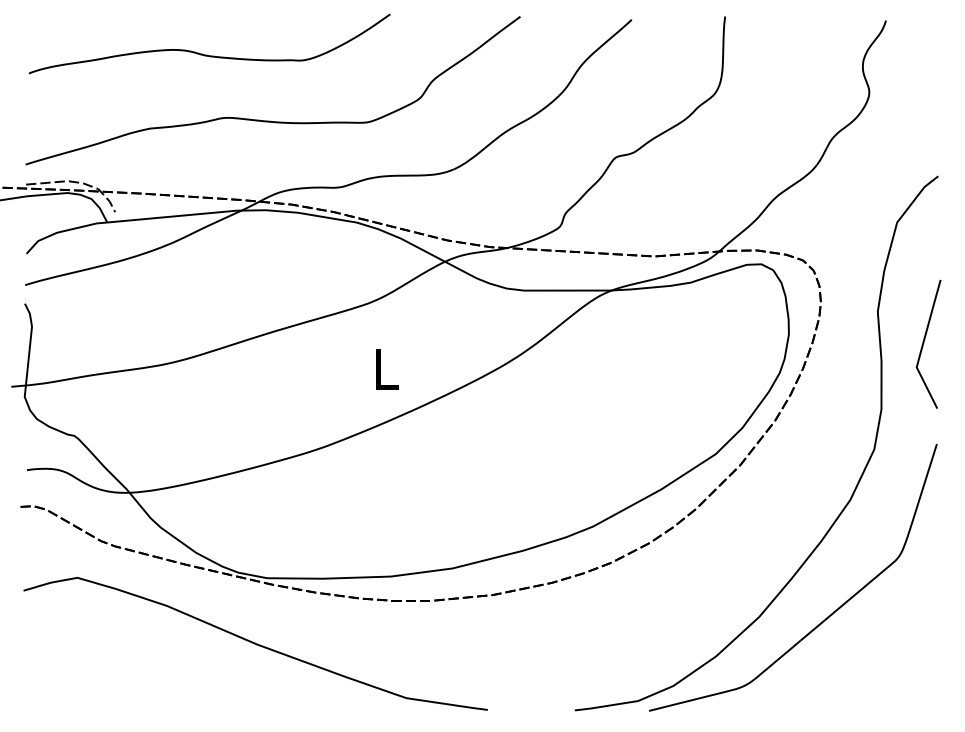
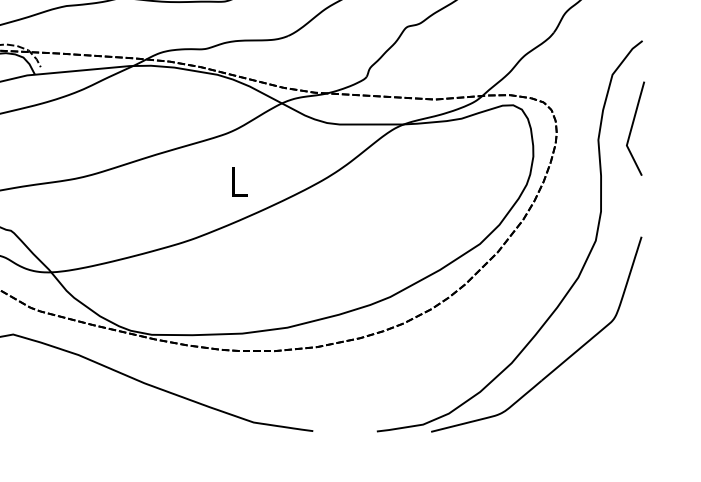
curve: (924, 343) -> (632, 128), moved

